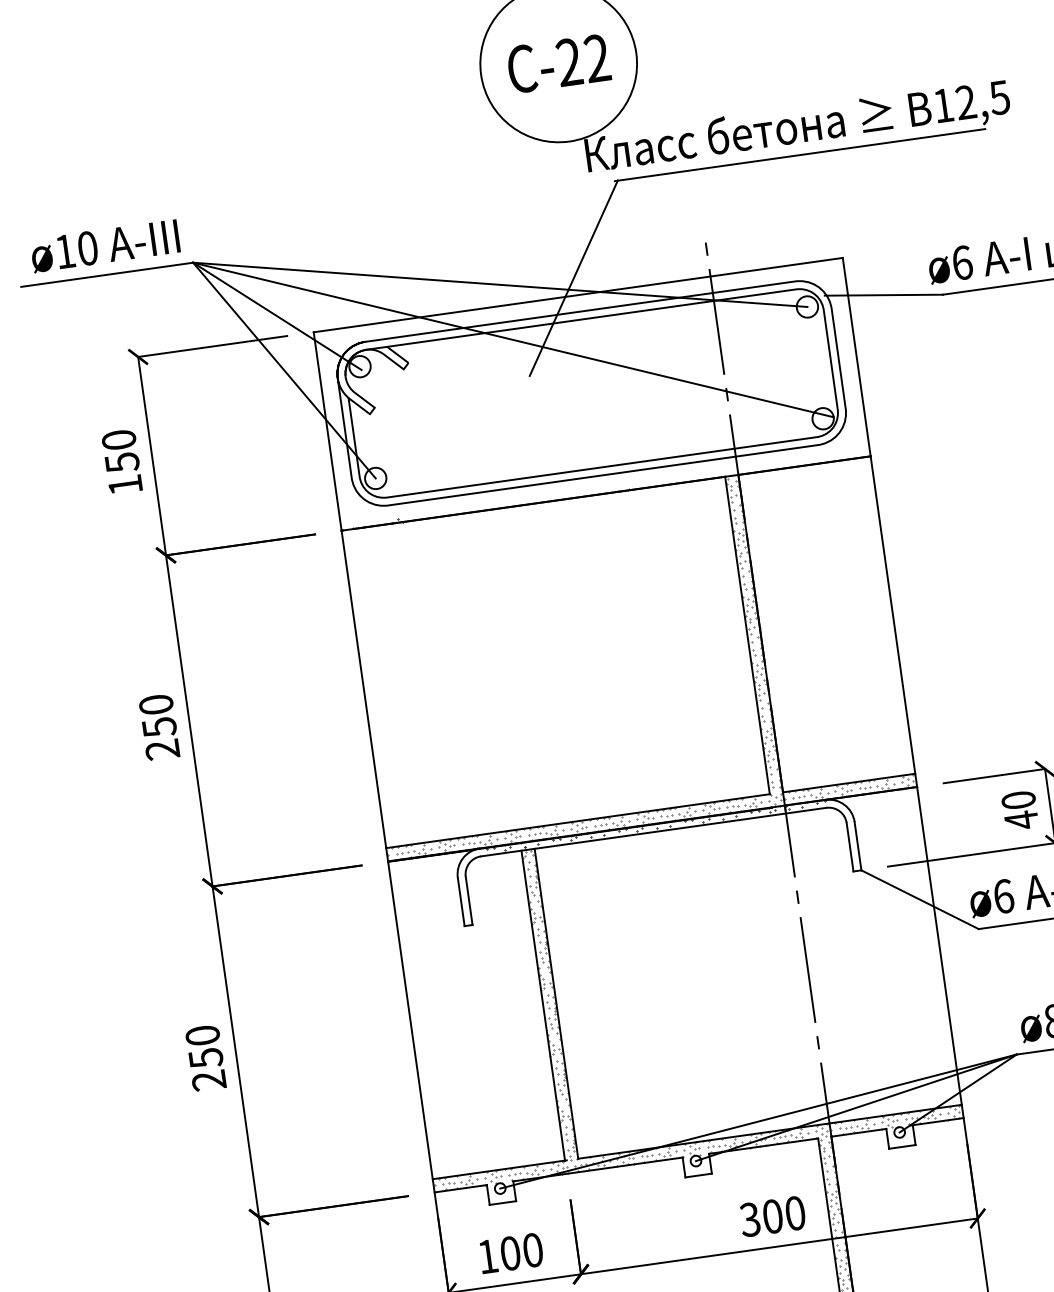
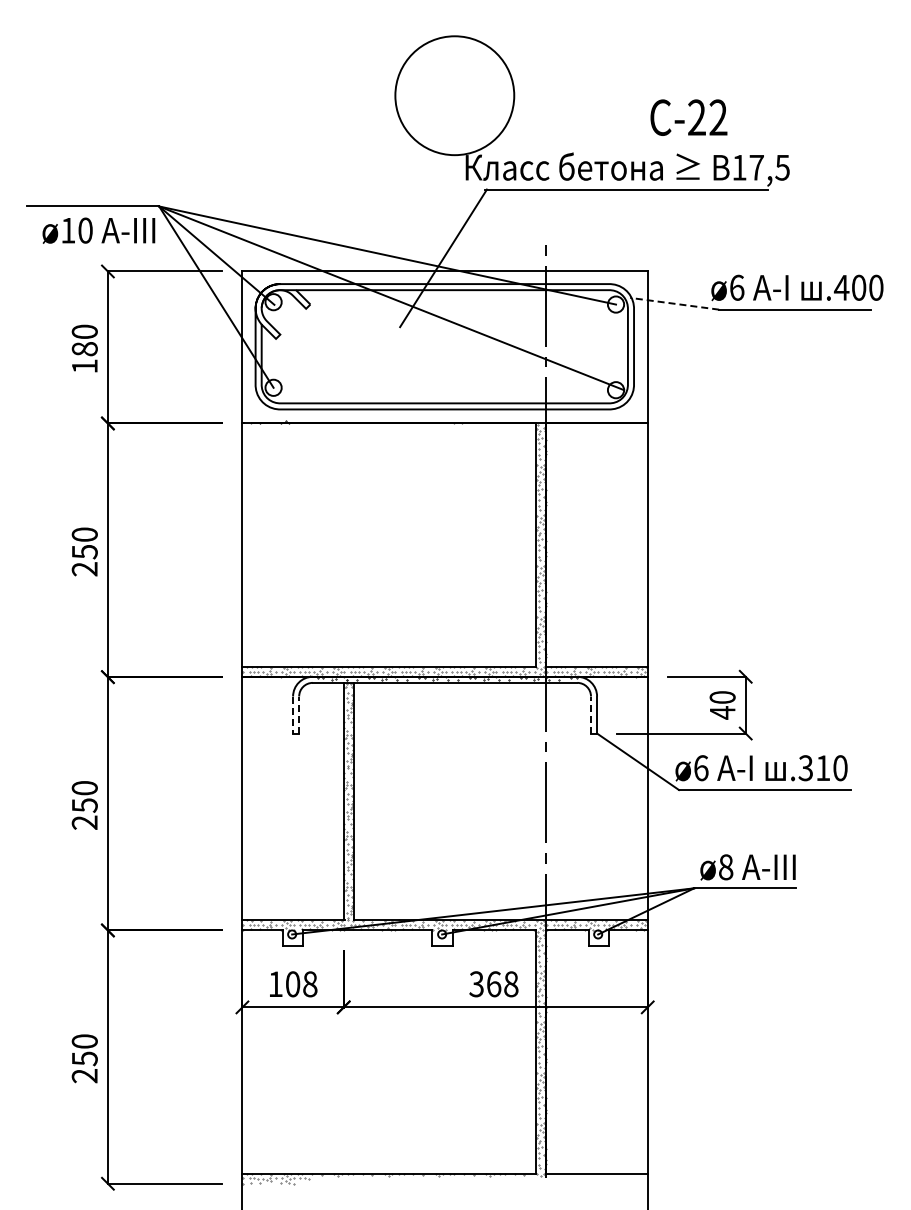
text: (558, 63) -> (688, 117), moved
text: (965, 102) -> (756, 167), 12,5 -> 17,5
text: (104, 245) -> (98, 230), moved
line: (883, 294) -> (674, 303), solid -> dashed
text: (121, 463) -> (84, 349), 150 -> 180
line: (850, 847) -> (591, 715), solid -> dashed
line: (469, 901) -> (299, 715), solid -> dashed
line: (461, 902) -> (293, 715), solid -> dashed
text: (783, 1215) -> (502, 984), 300 -> 368
text: (533, 1250) -> (310, 984), 100 -> 108

